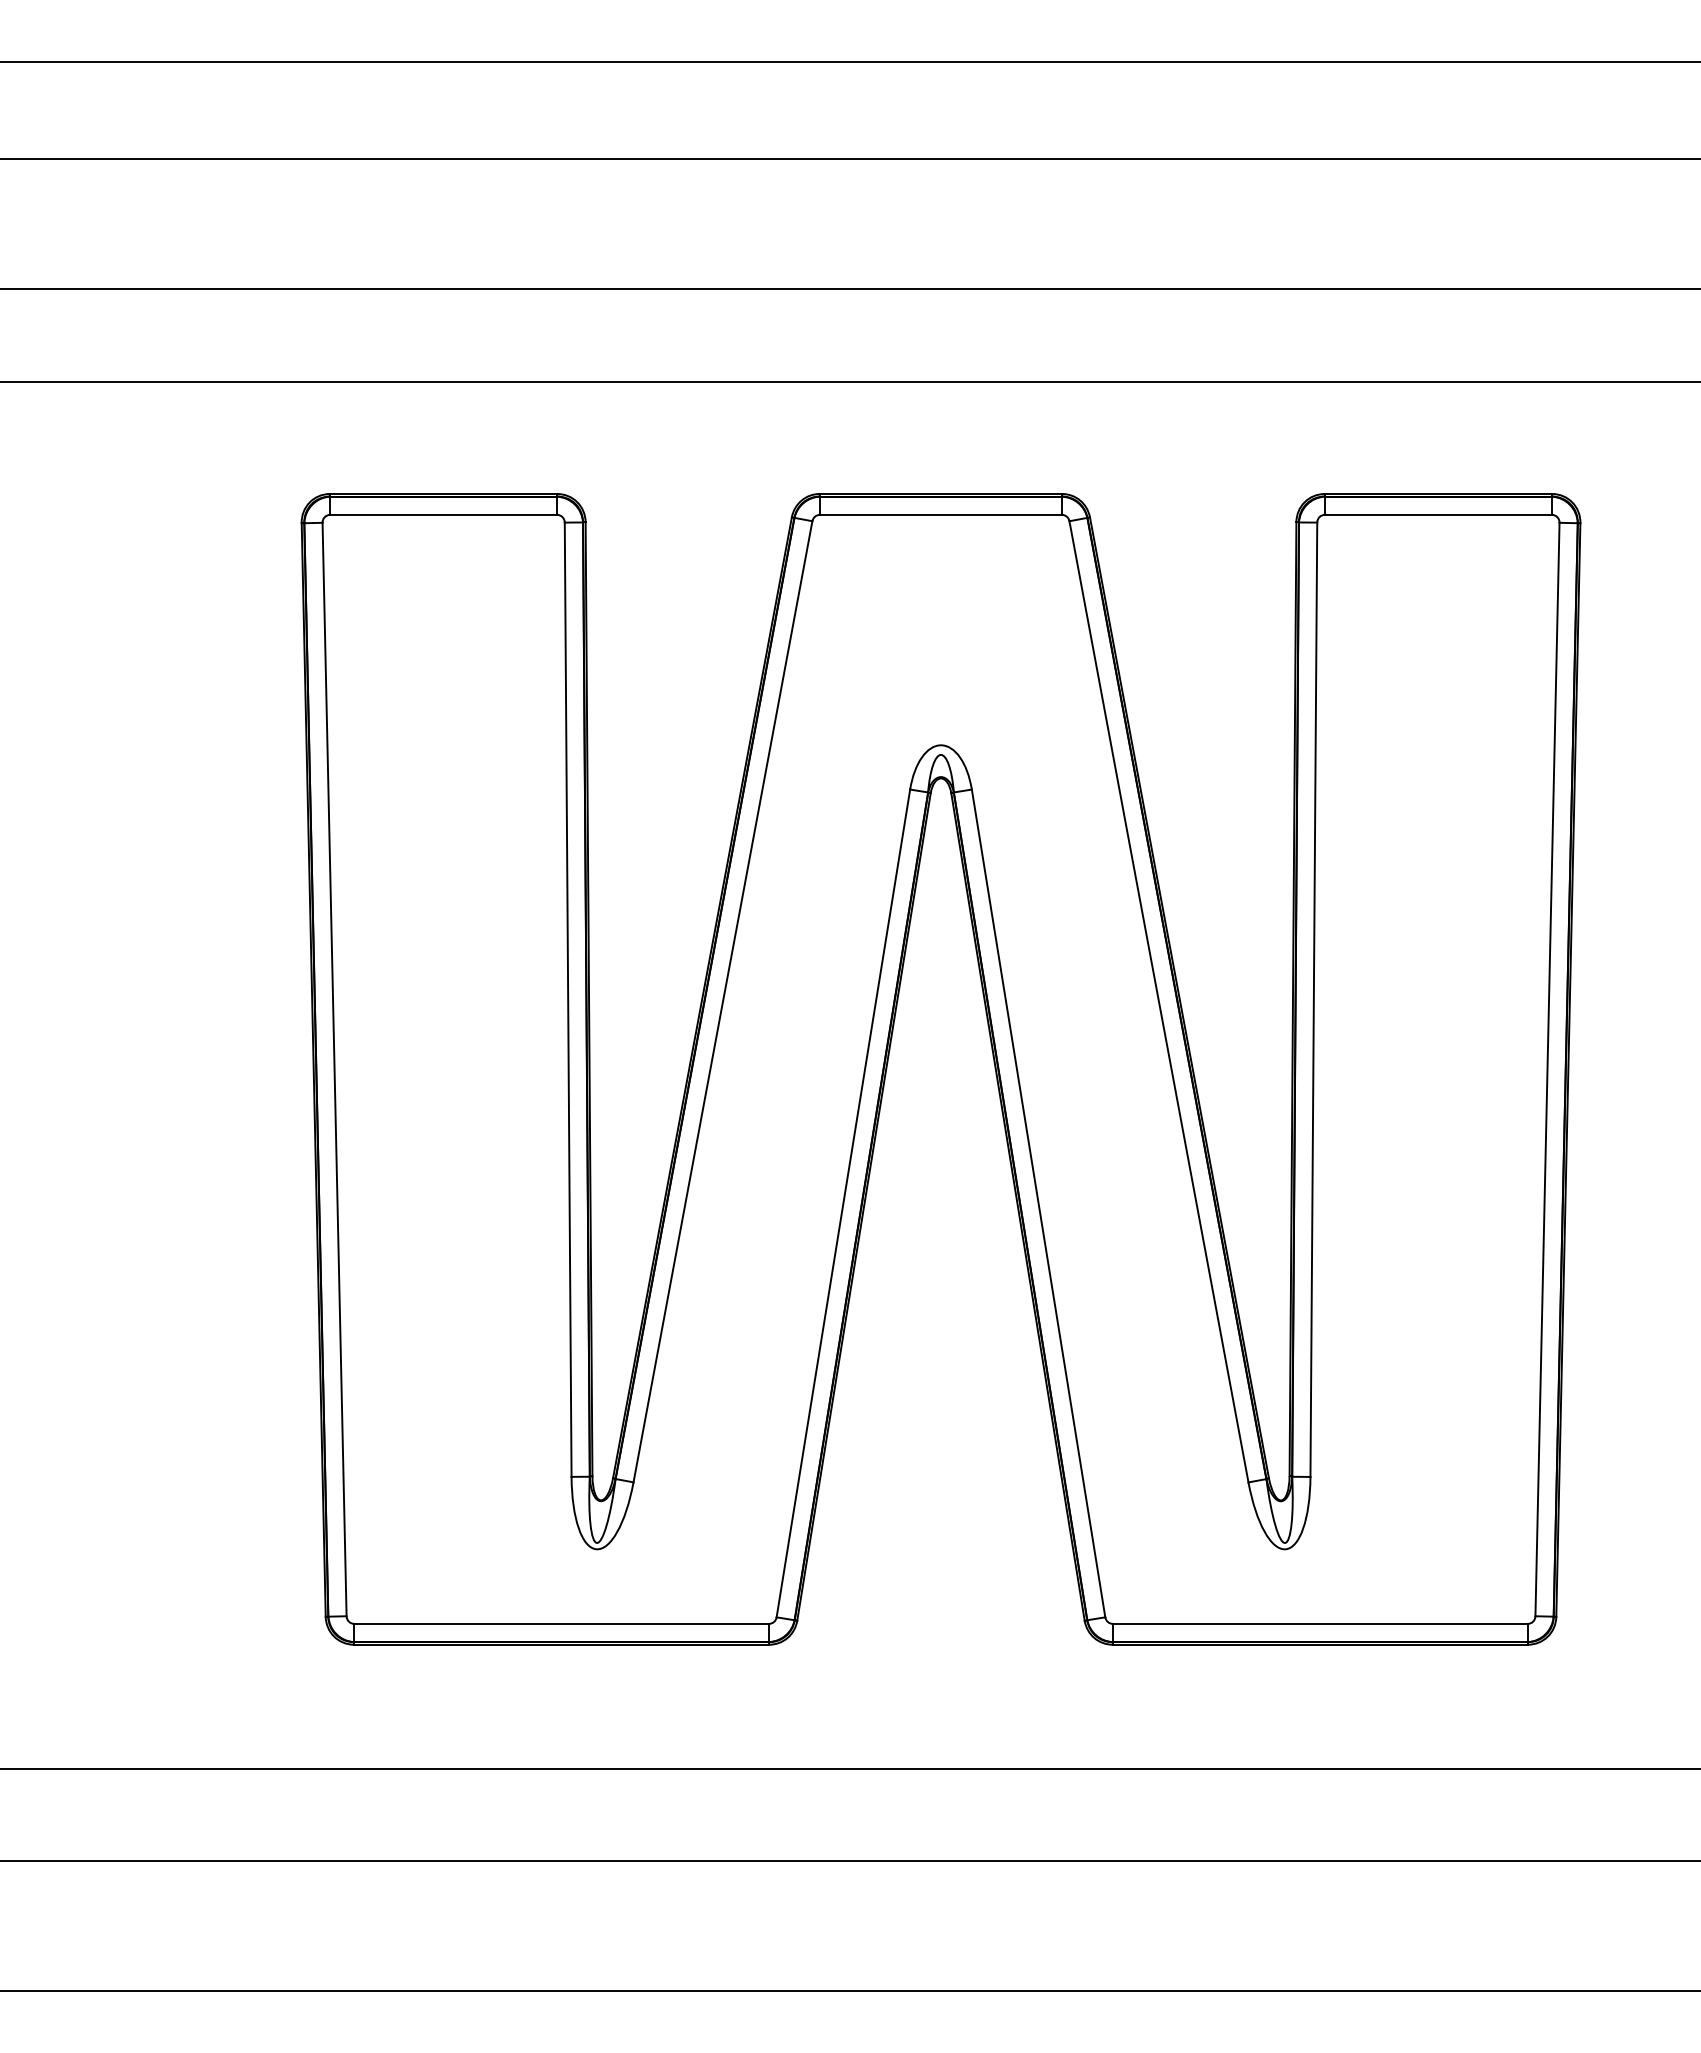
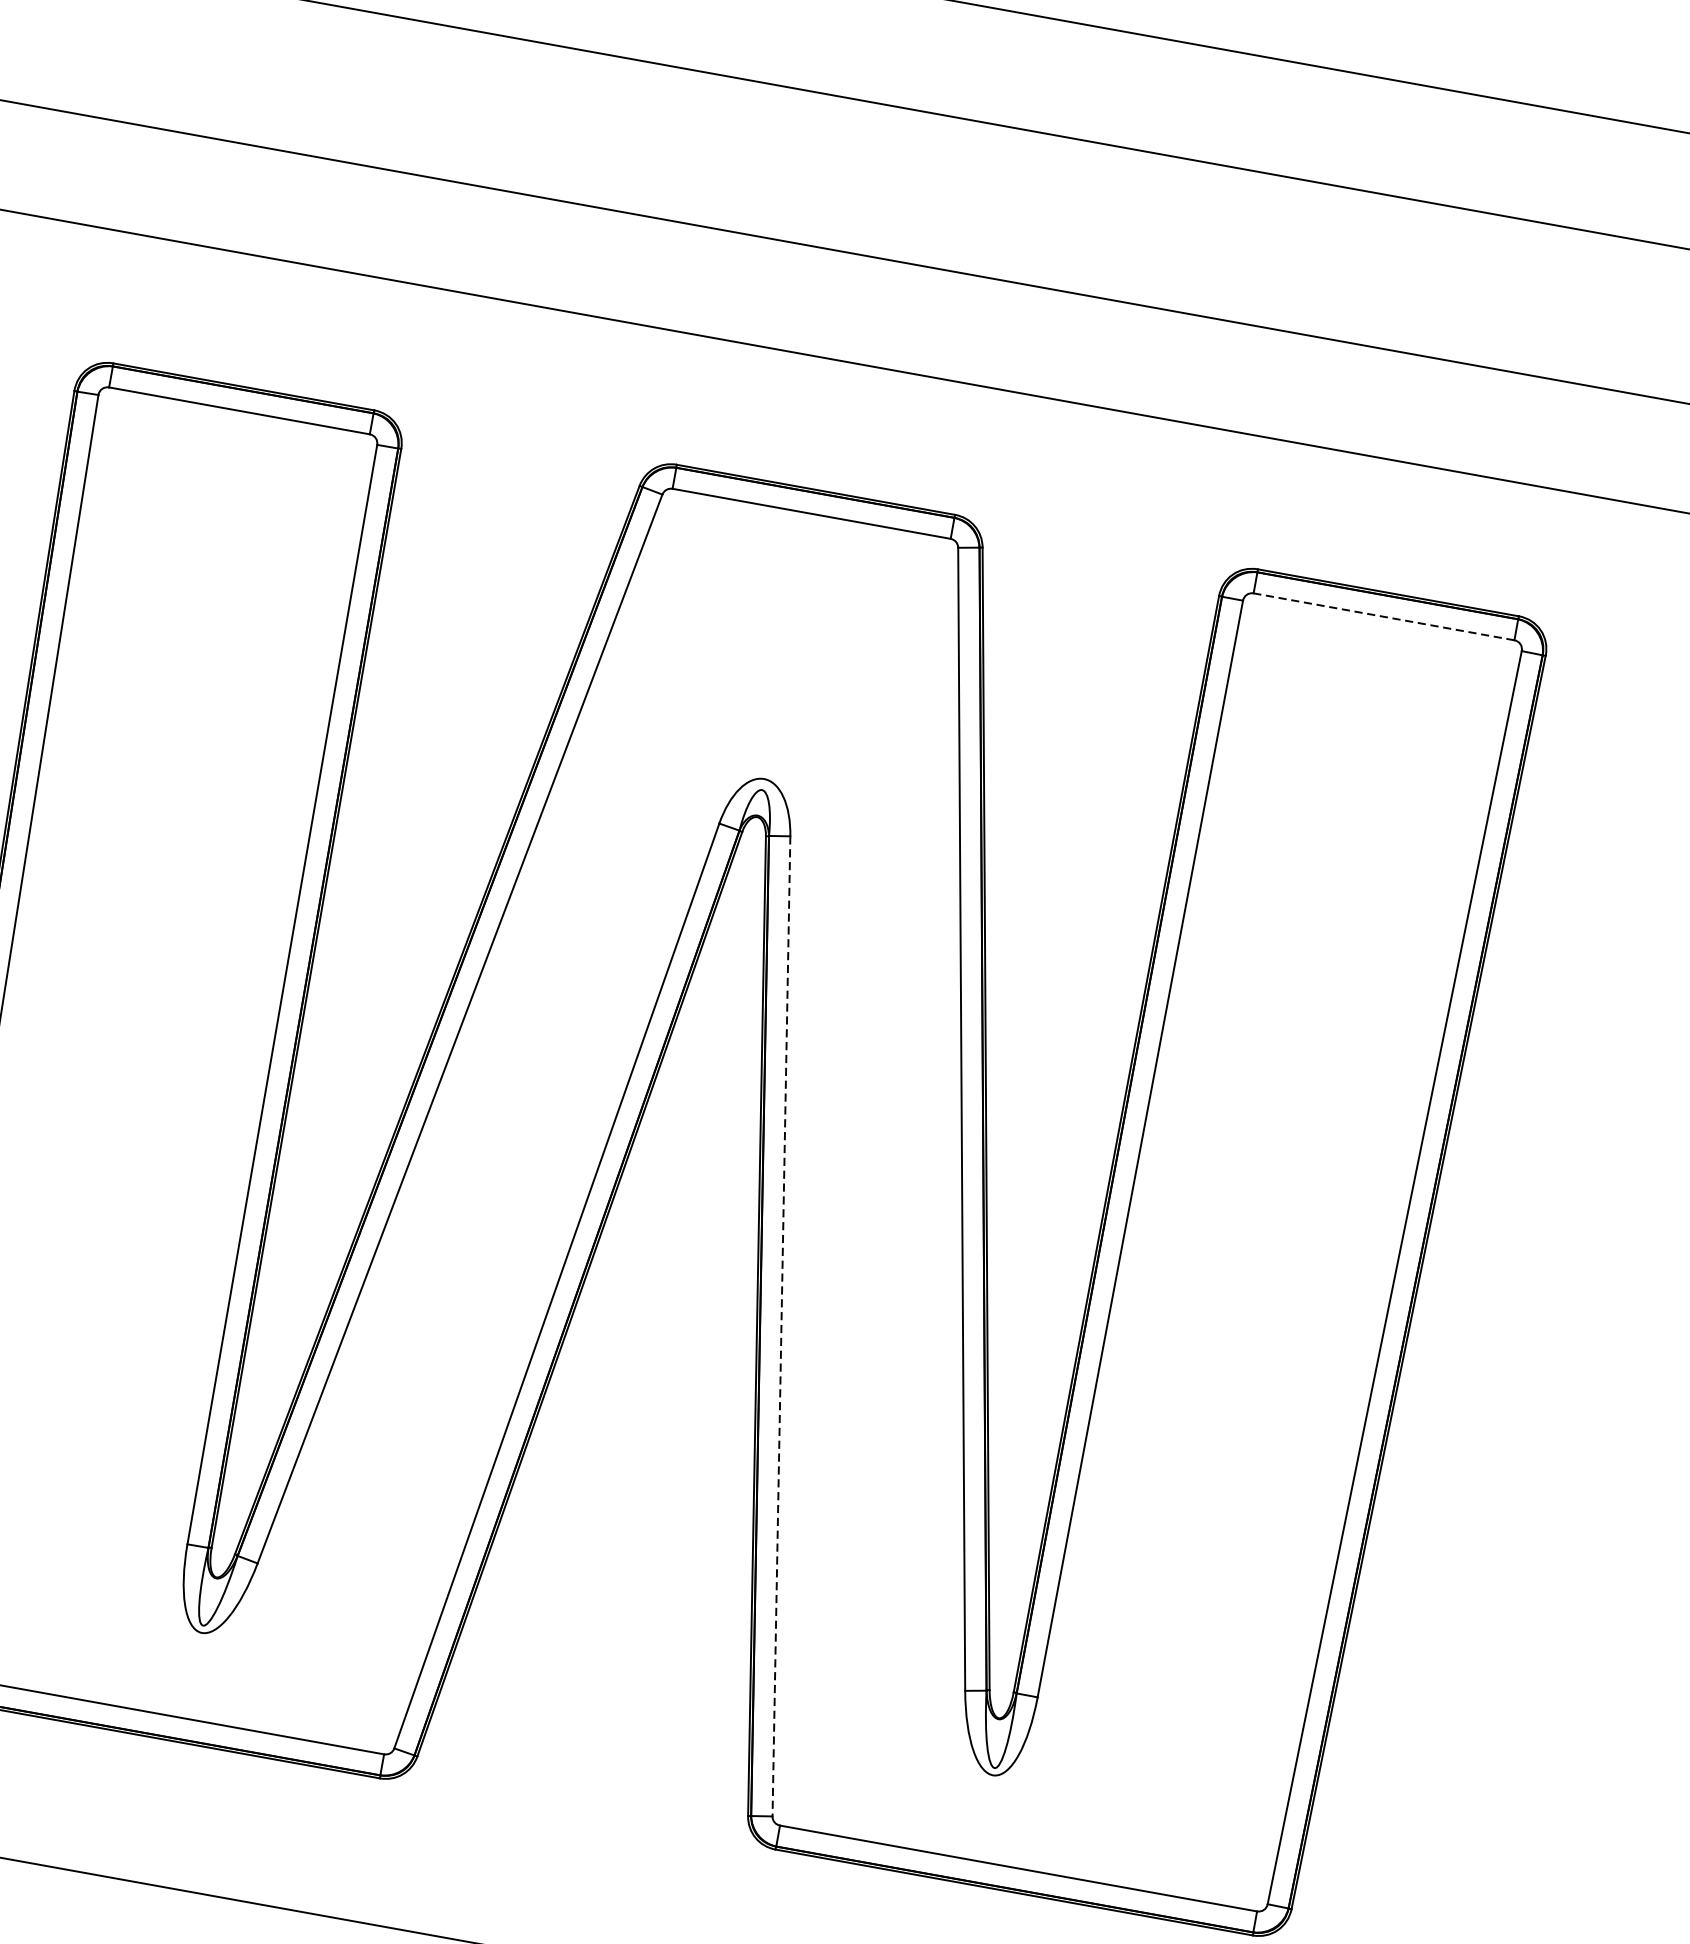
line: (1437, 514) -> (1383, 616), solid -> dashed
line: (1038, 1203) -> (781, 1326), solid -> dashed

